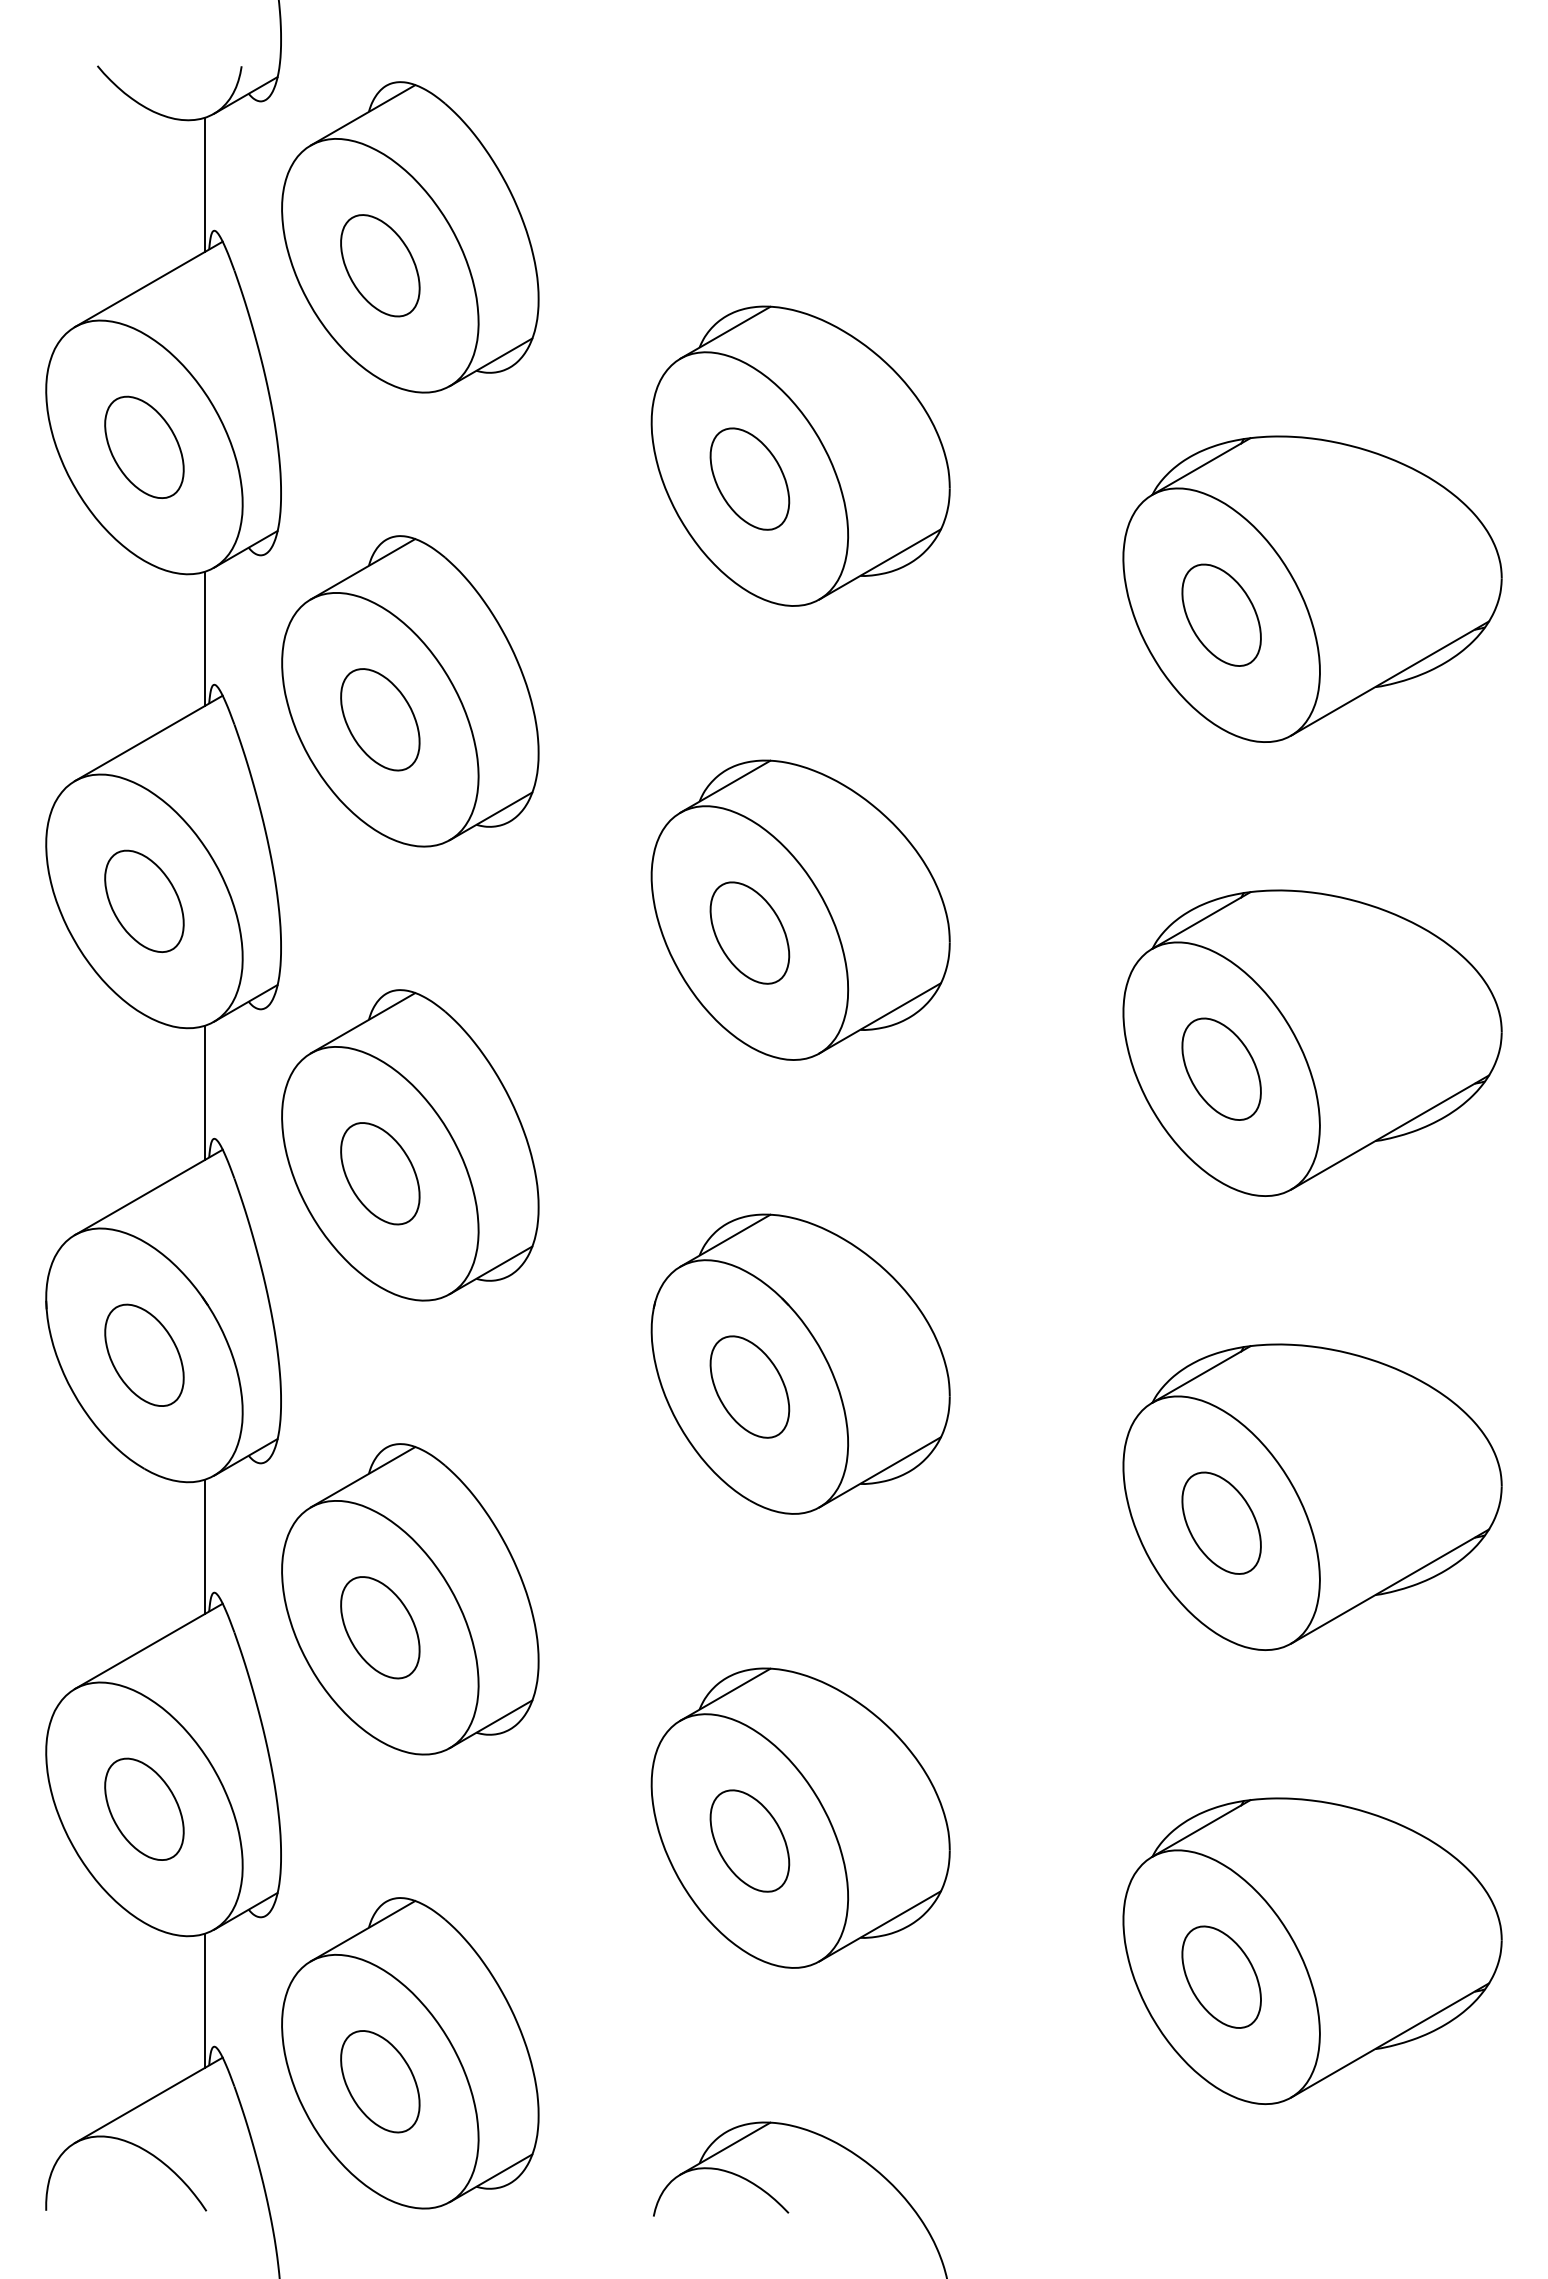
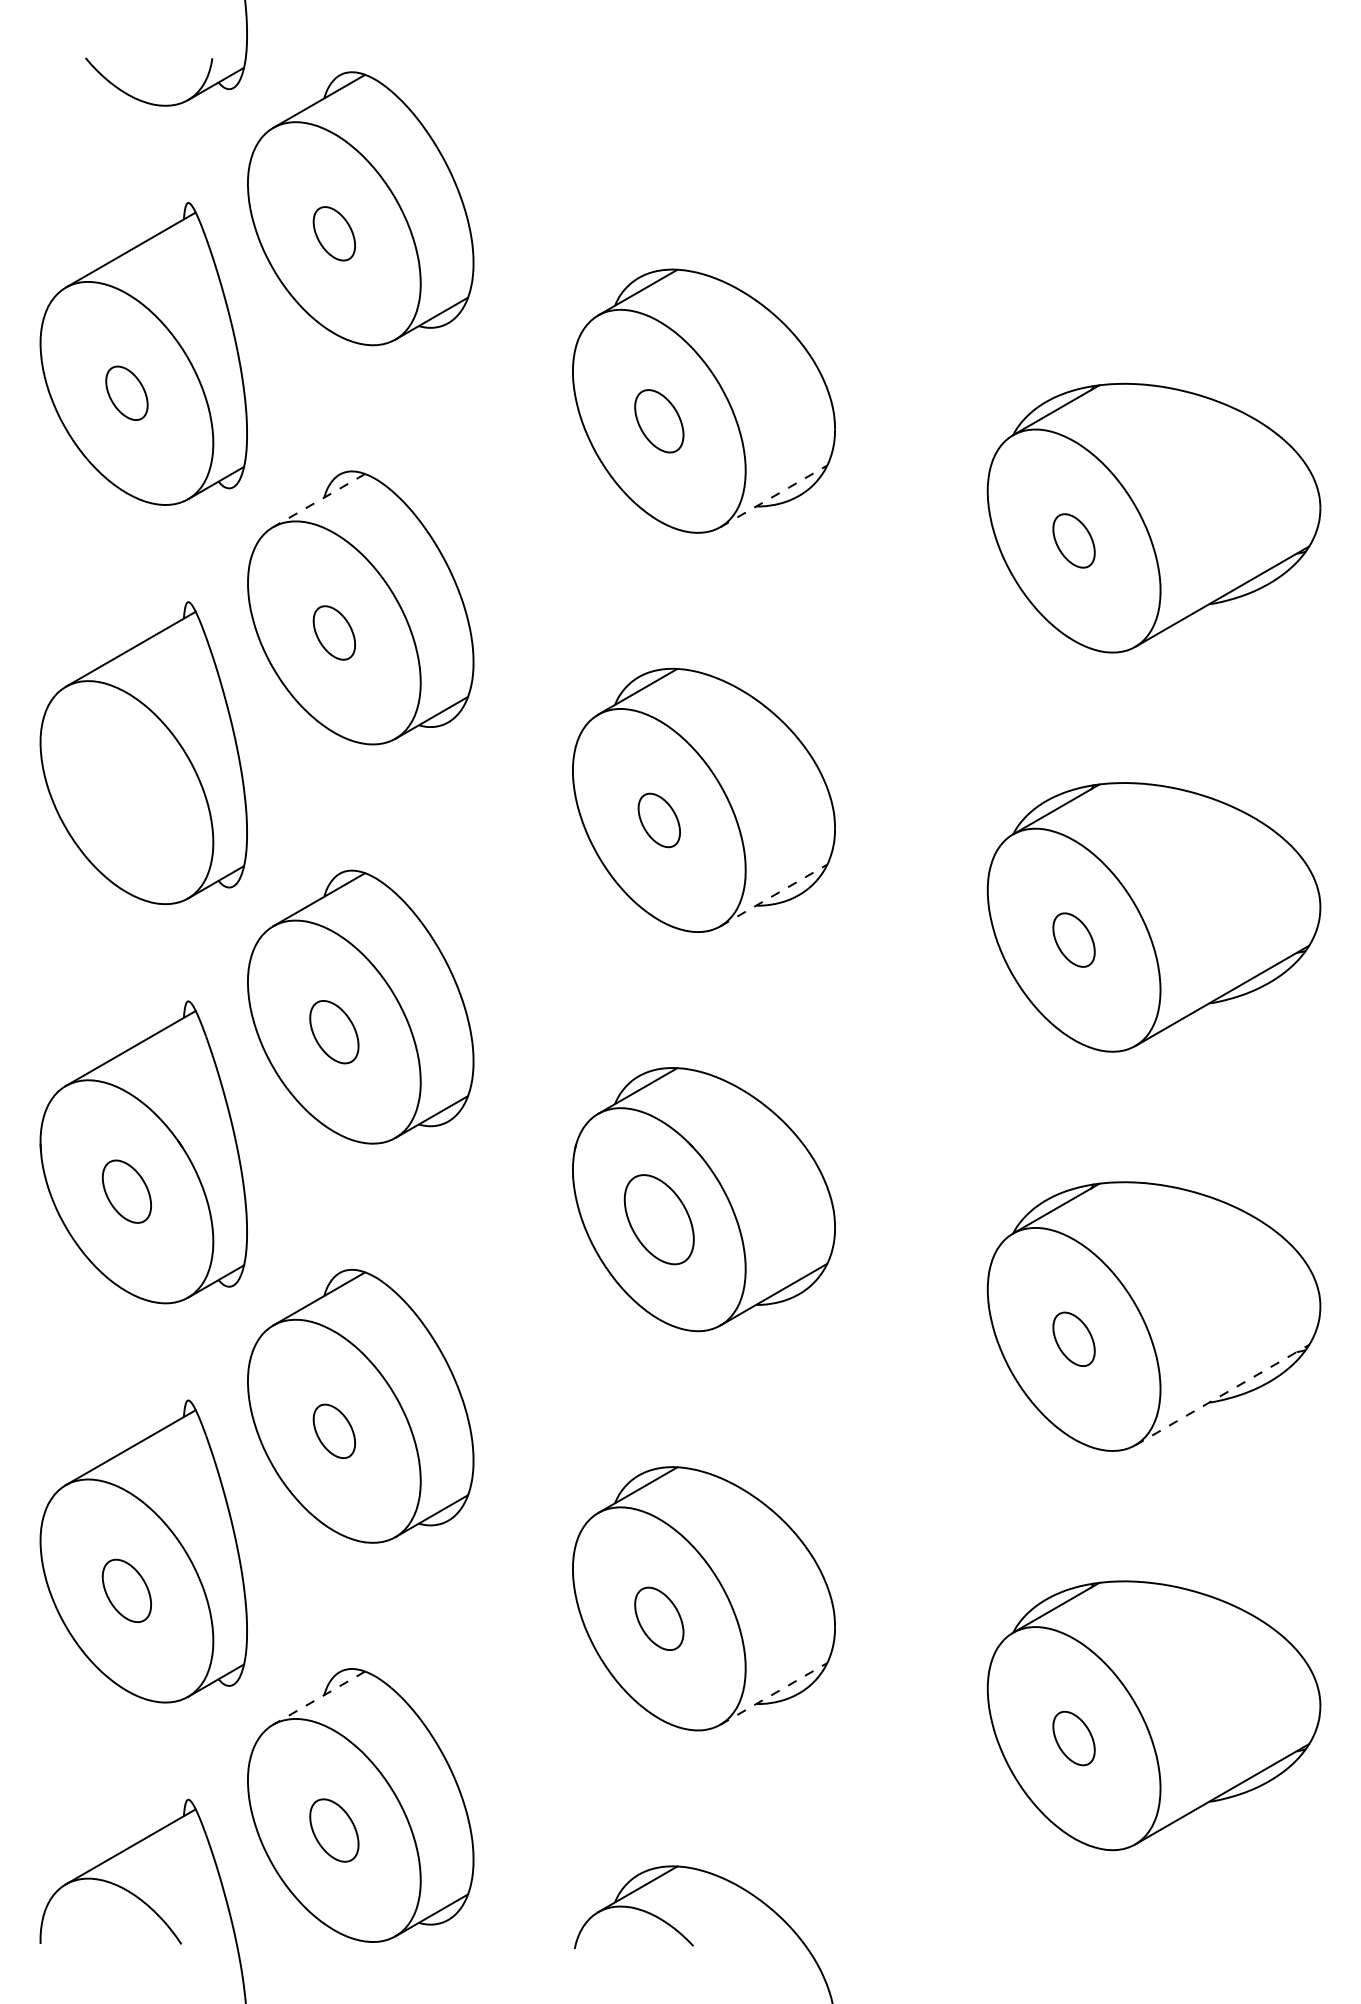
line: (205, 184) -> (180, 162), removed
part: (380, 265) -> (334, 233), size x0.6
part: (144, 446) -> (126, 392), size x0.6
part: (749, 478) -> (658, 420), size x0.7
line: (880, 564) -> (774, 496), solid -> dashed
line: (362, 569) -> (318, 500), solid -> dashed
part: (1221, 614) -> (1073, 540), size x0.6
line: (205, 638) -> (180, 561), removed
part: (380, 719) -> (334, 632), size x0.6
part: (144, 900) -> (126, 791), removed
part: (749, 932) -> (658, 819), size x0.6
line: (880, 1018) -> (774, 895), solid -> dashed
part: (1221, 1068) -> (1073, 939), size x0.6
line: (205, 1092) -> (180, 960), removed
part: (380, 1173) -> (334, 1031), size x0.7
part: (144, 1354) -> (126, 1191), size x0.7
part: (1221, 1522) -> (1073, 1338), size x0.6
line: (205, 1546) -> (180, 1359), removed
line: (1390, 1586) -> (1222, 1395), solid -> dashed
part: (380, 1627) -> (334, 1431), size x0.6
part: (144, 1808) -> (126, 1590), size x0.7
part: (749, 1840) -> (658, 1618), size x0.7
line: (880, 1926) -> (774, 1694), solid -> dashed
line: (362, 1931) -> (318, 1698), solid -> dashed
part: (1221, 1976) -> (1073, 1737), size x0.6
line: (205, 2000) -> (180, 1759), removed
part: (380, 2081) -> (334, 1830), size x0.7

